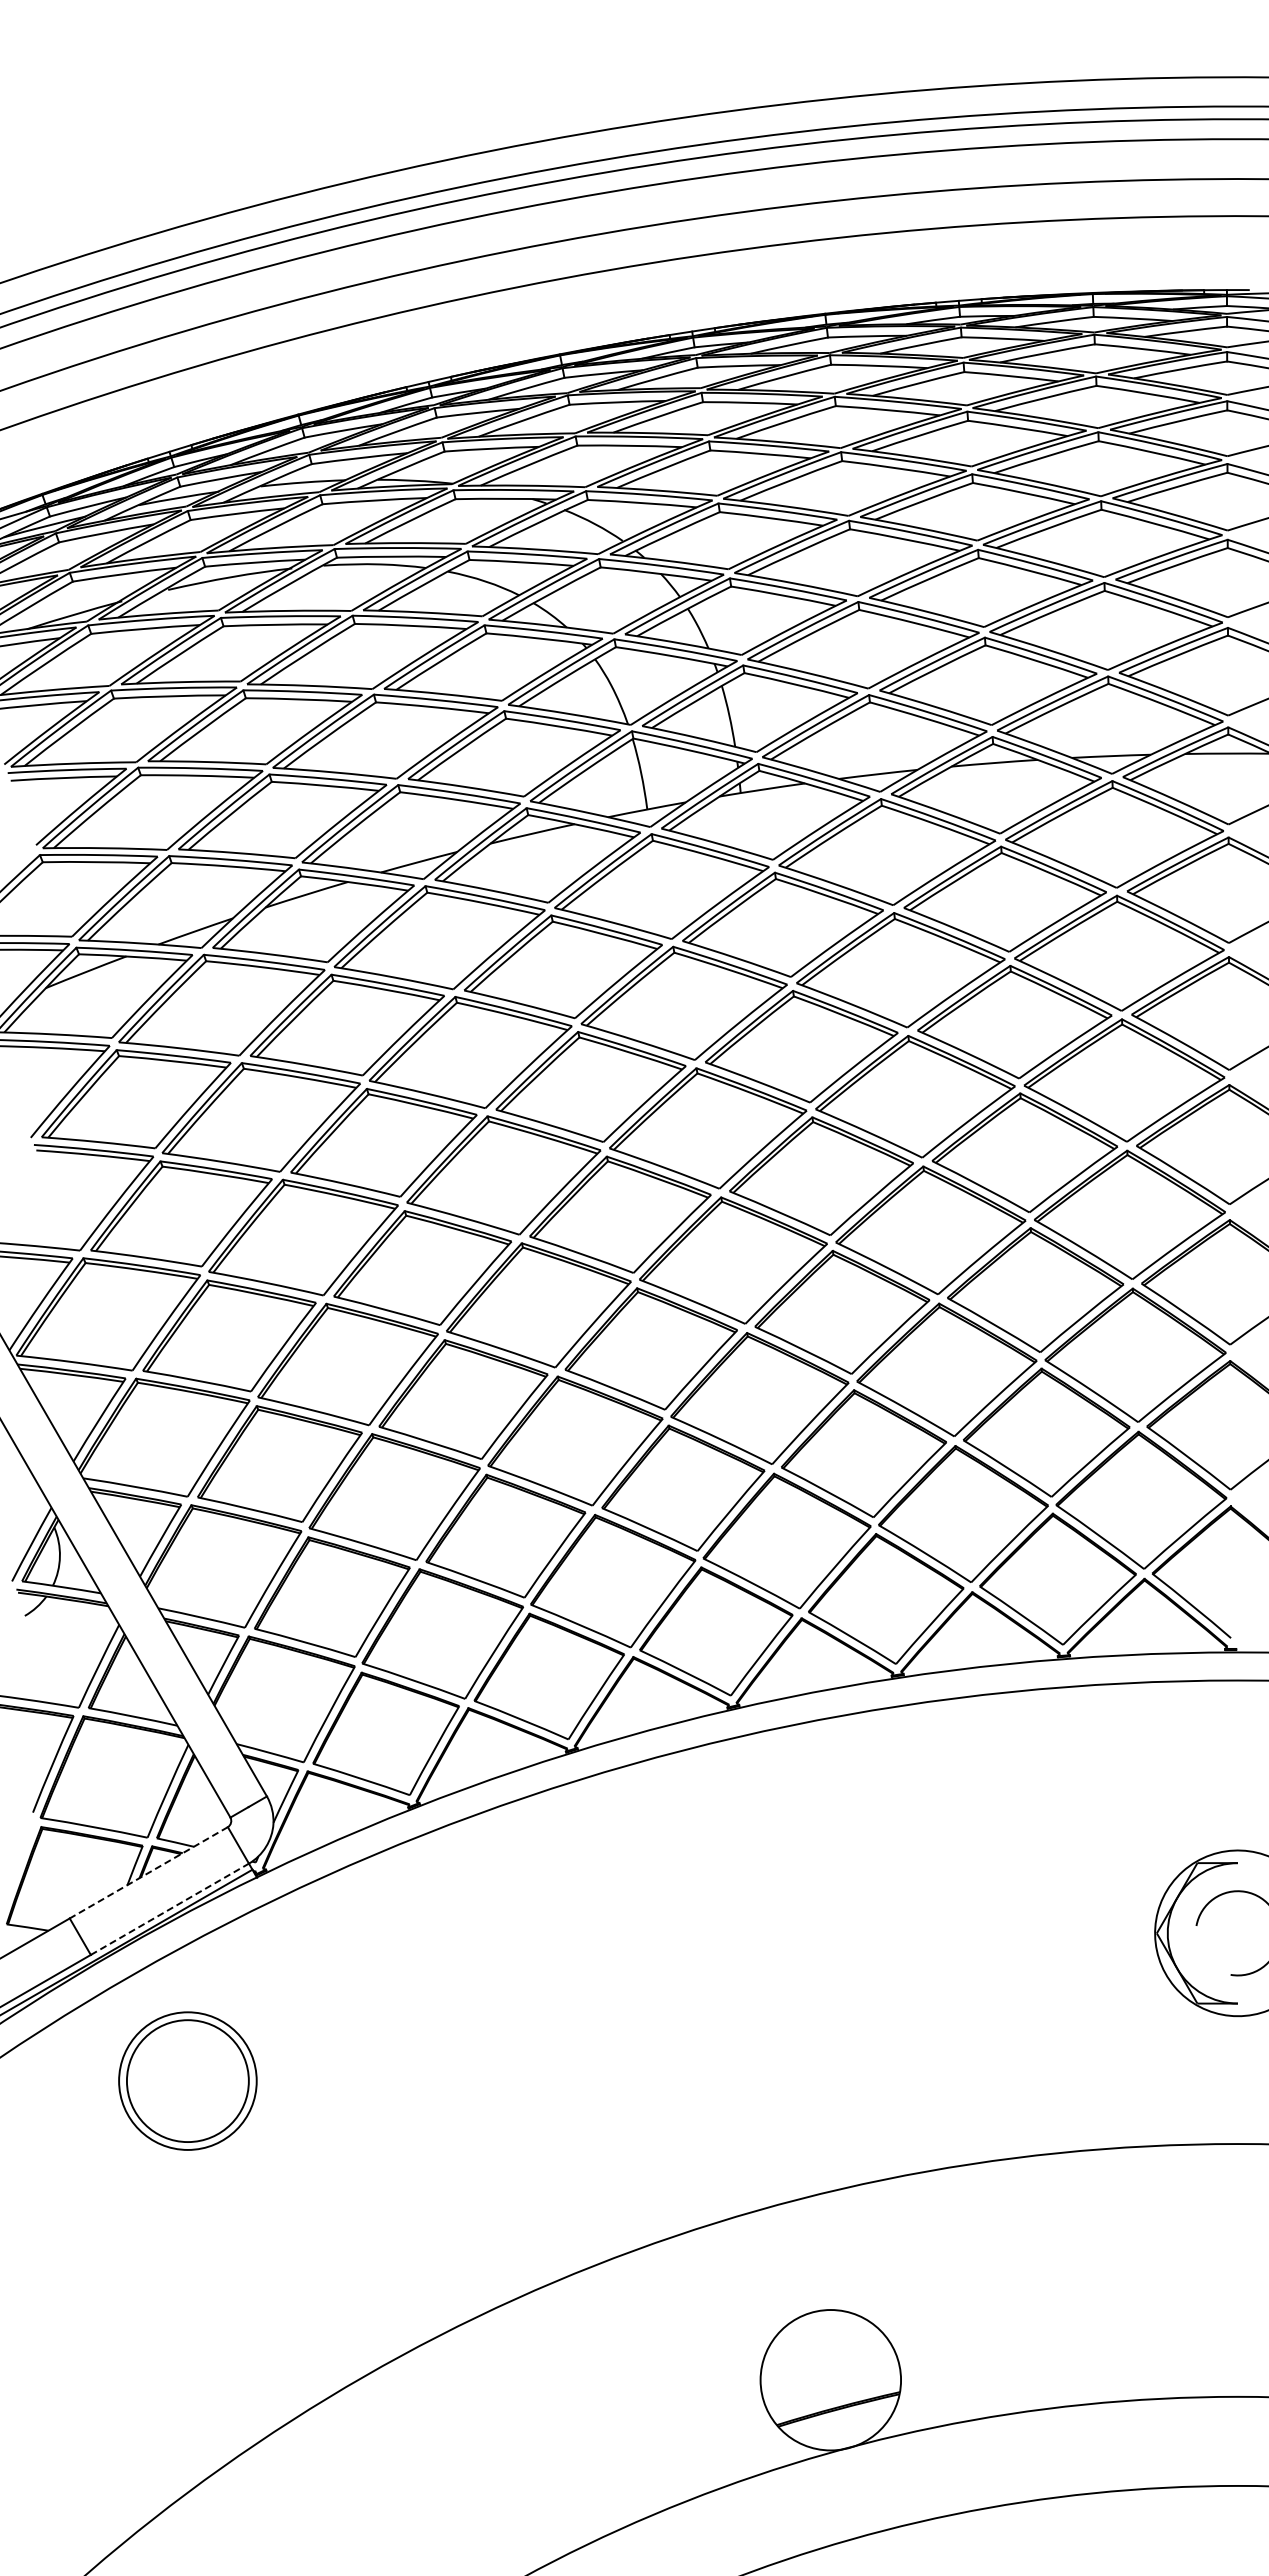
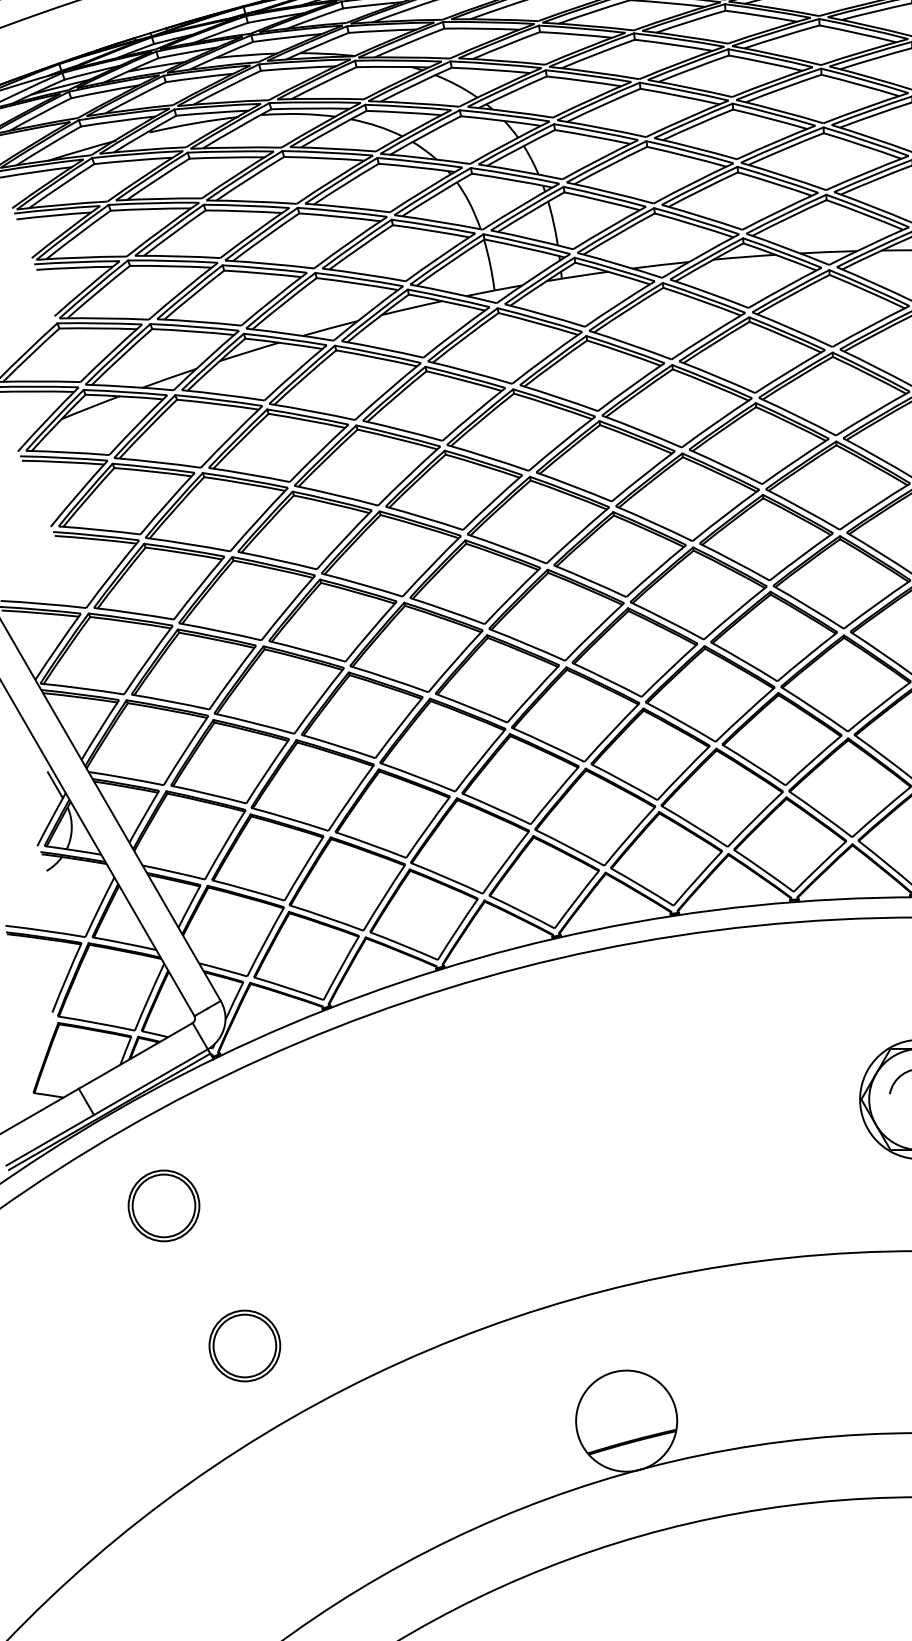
line: (36, 1496) -> (54, 785), added
line: (148, 1873) -> (135, 1056), dashed -> solid
line: (170, 1909) -> (151, 1082), dashed -> solid
part: (188, 2081) -> (164, 1206), size x0.71
part: (300, 2275) -> (244, 1345), added

